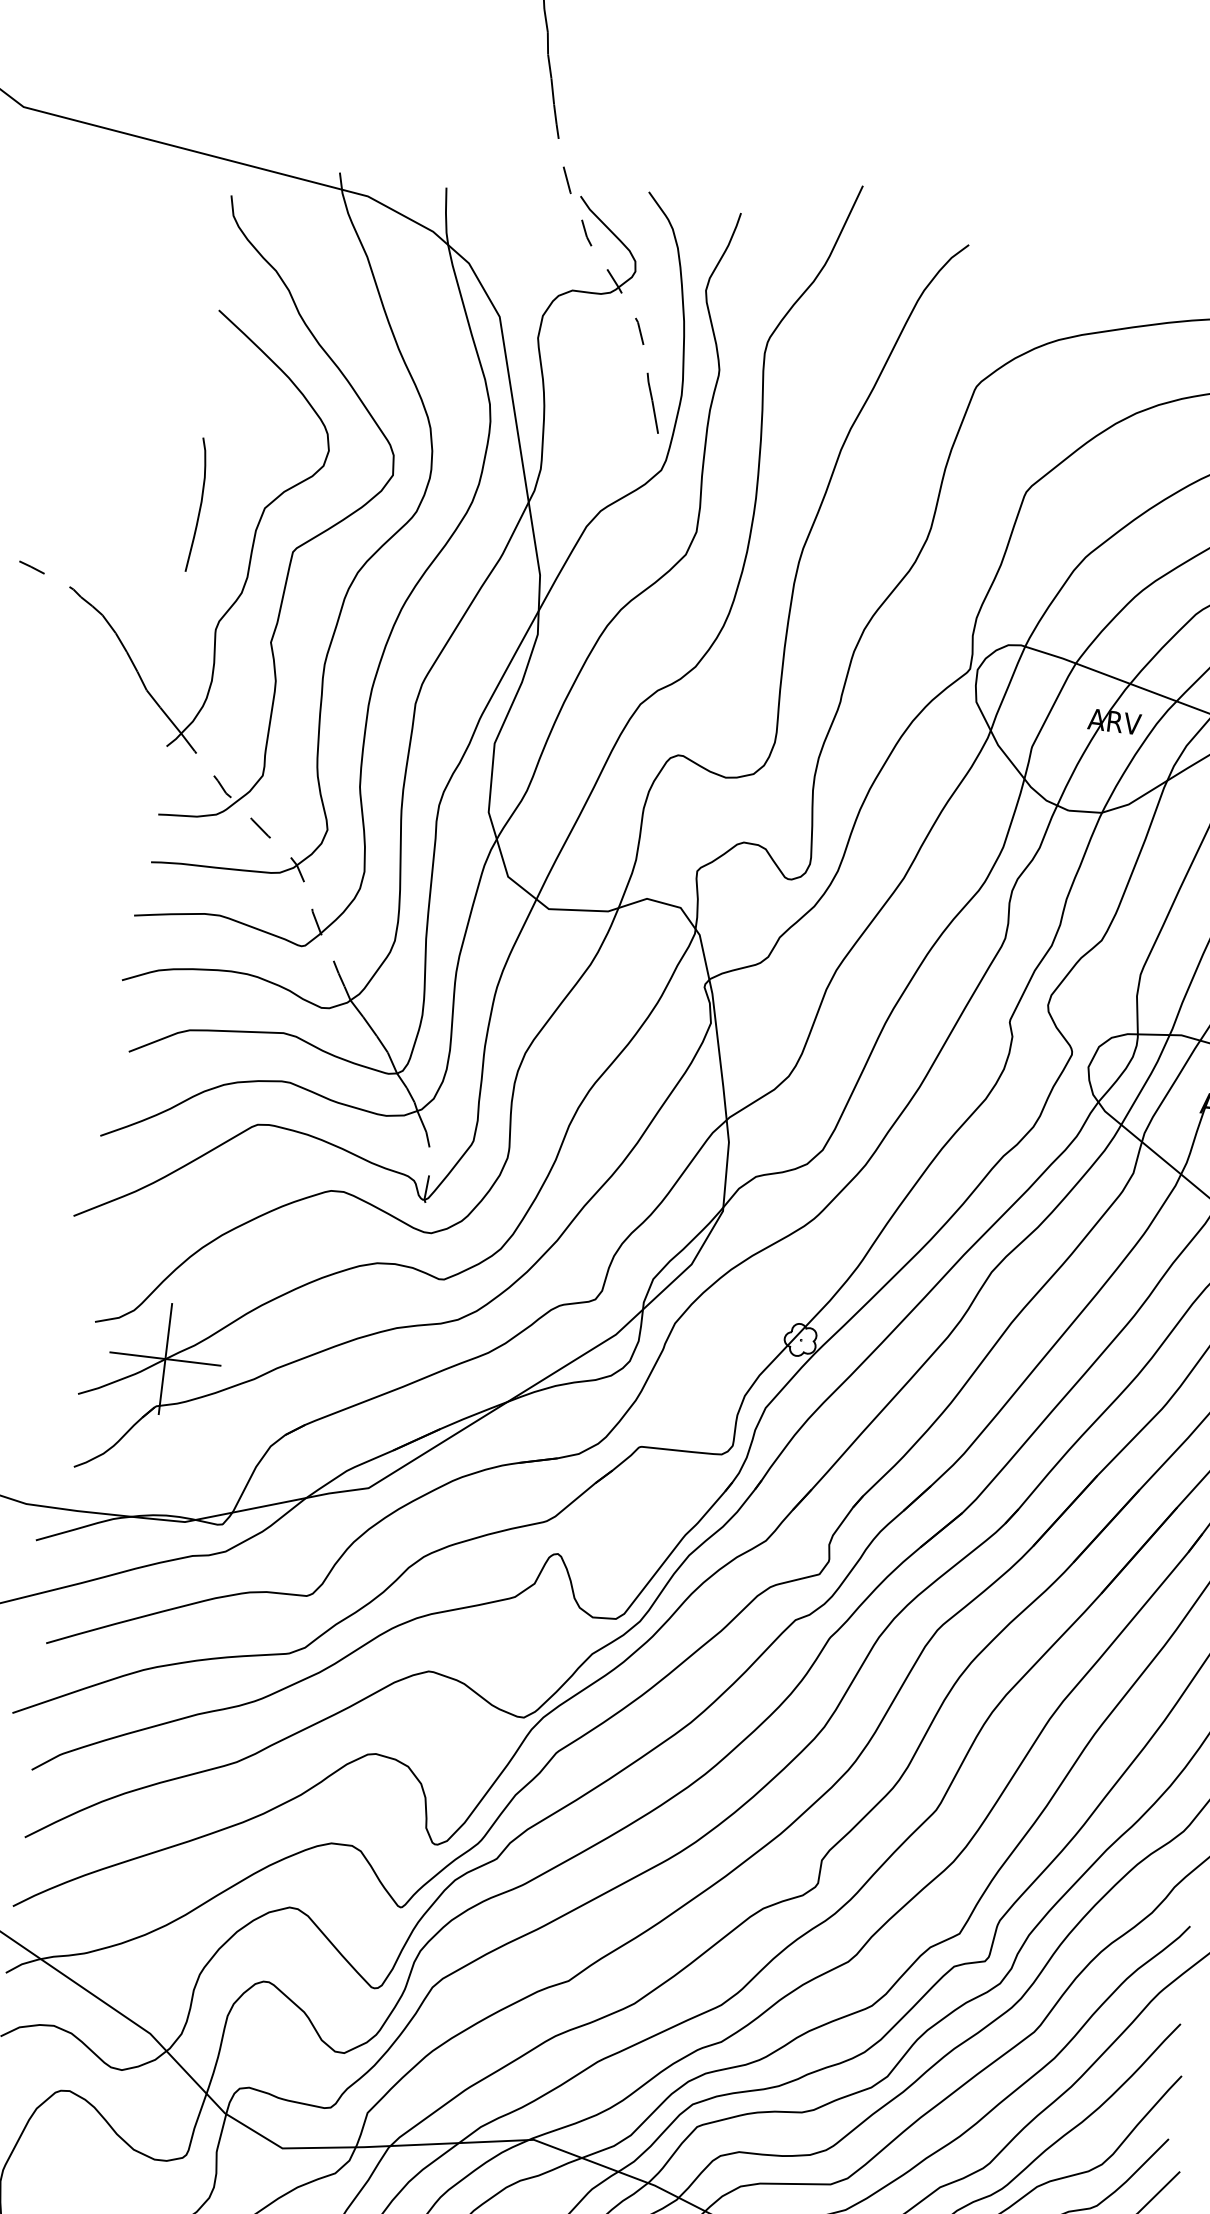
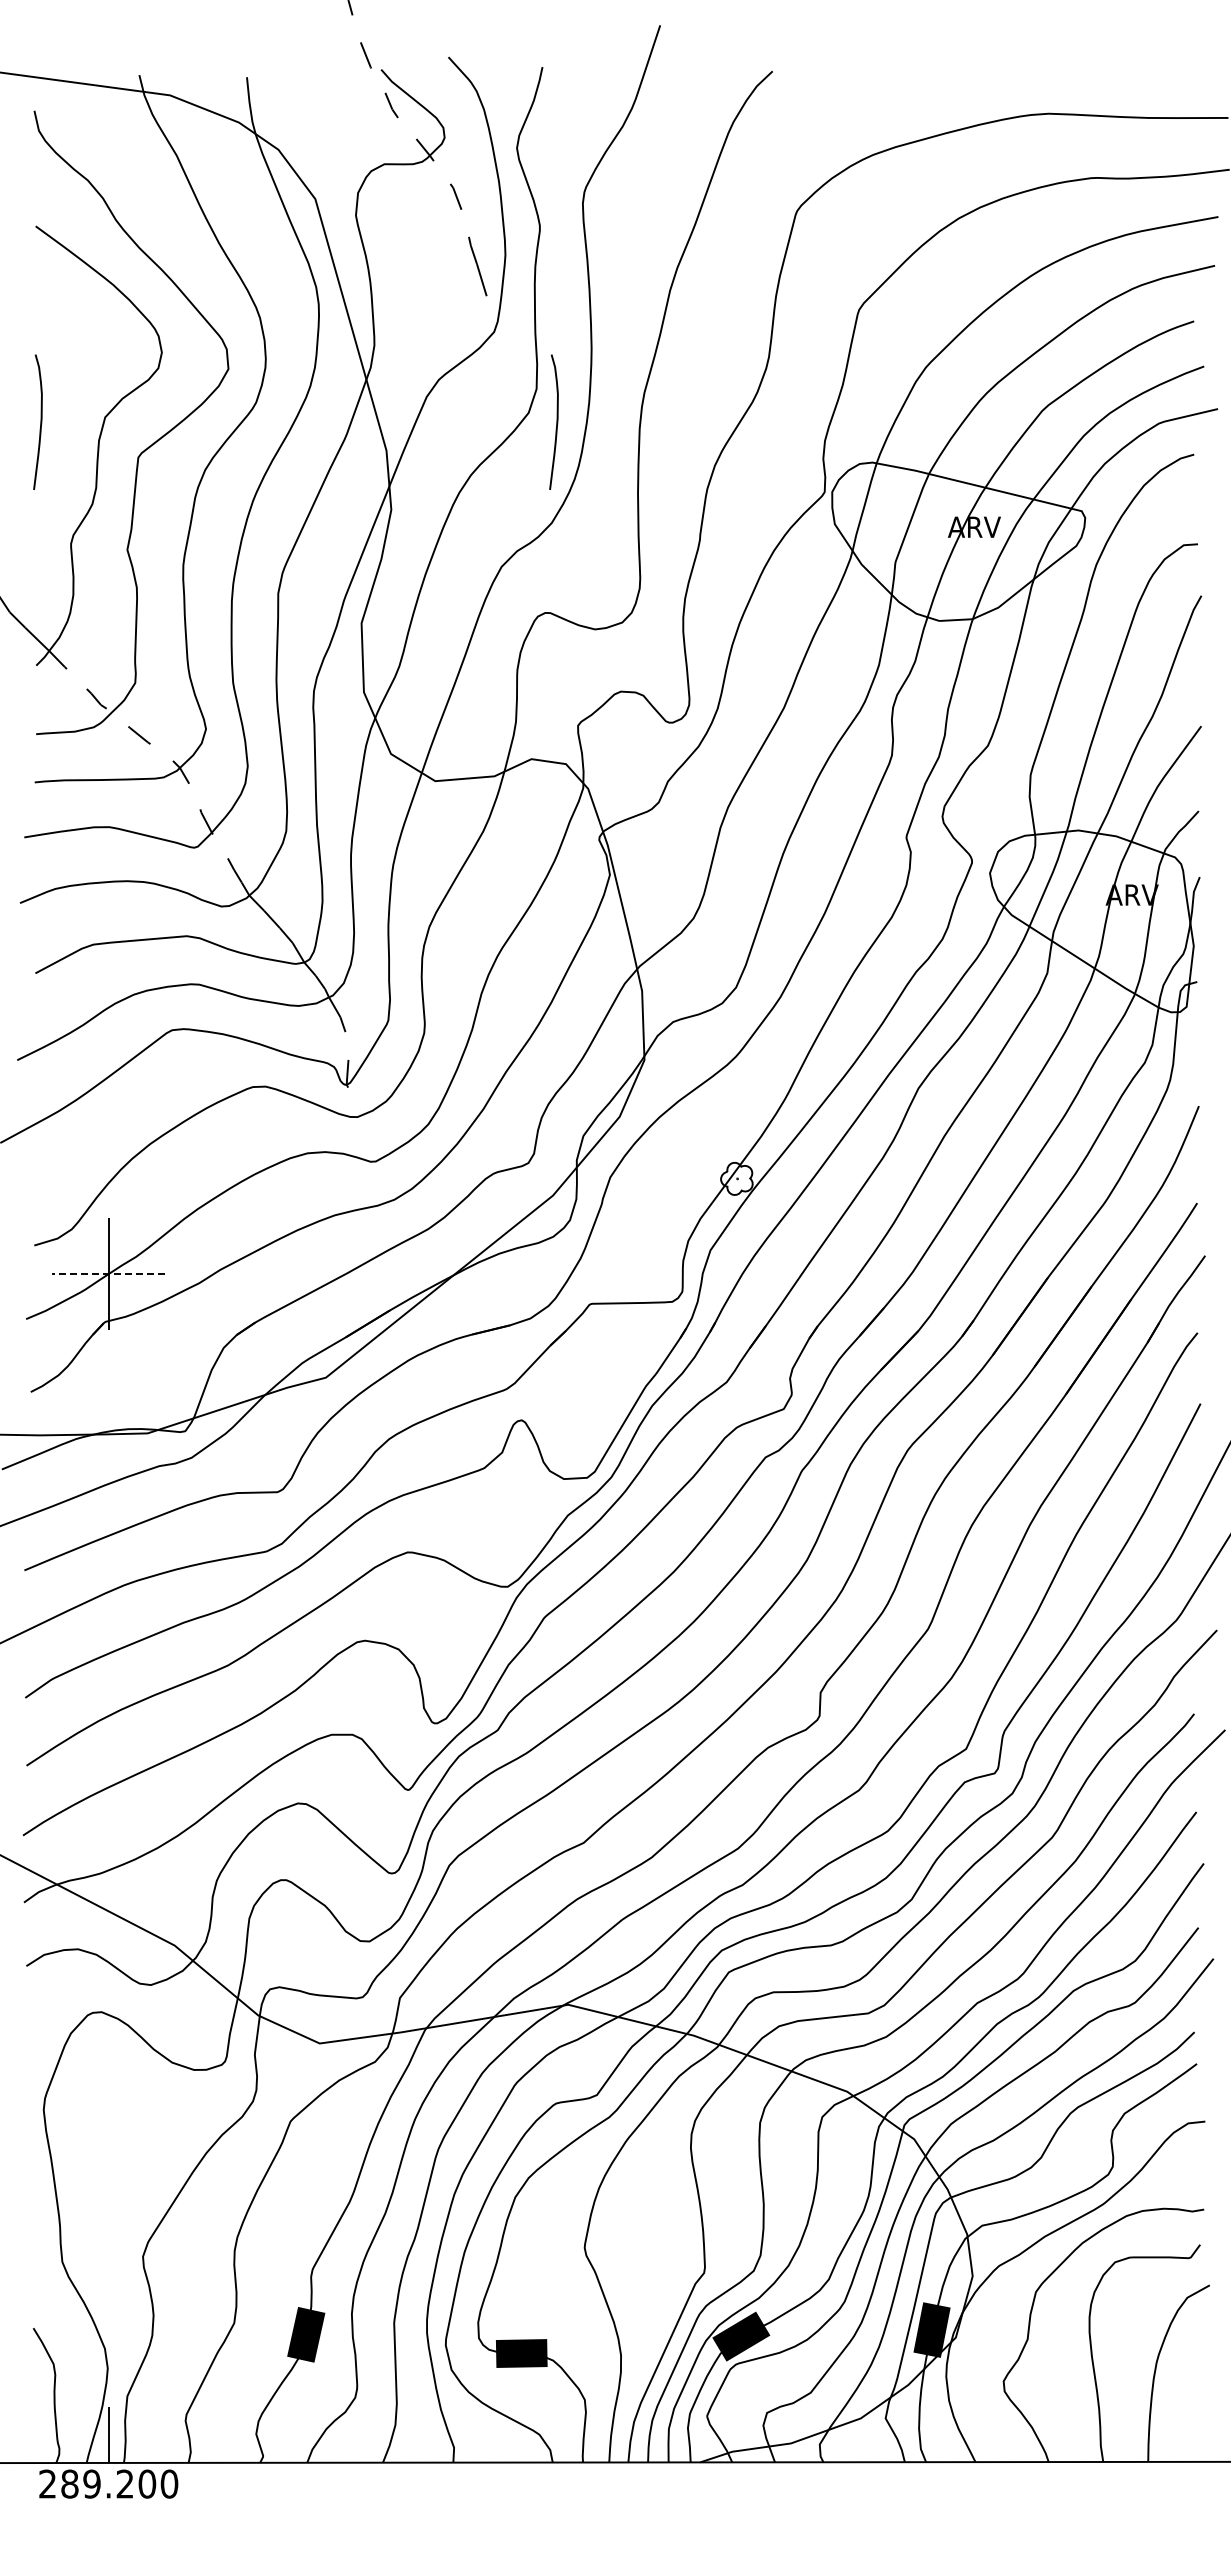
curve: (712, 566) -> (556, 421), added
line: (165, 1358) -> (108, 1273), solid -> dashed

